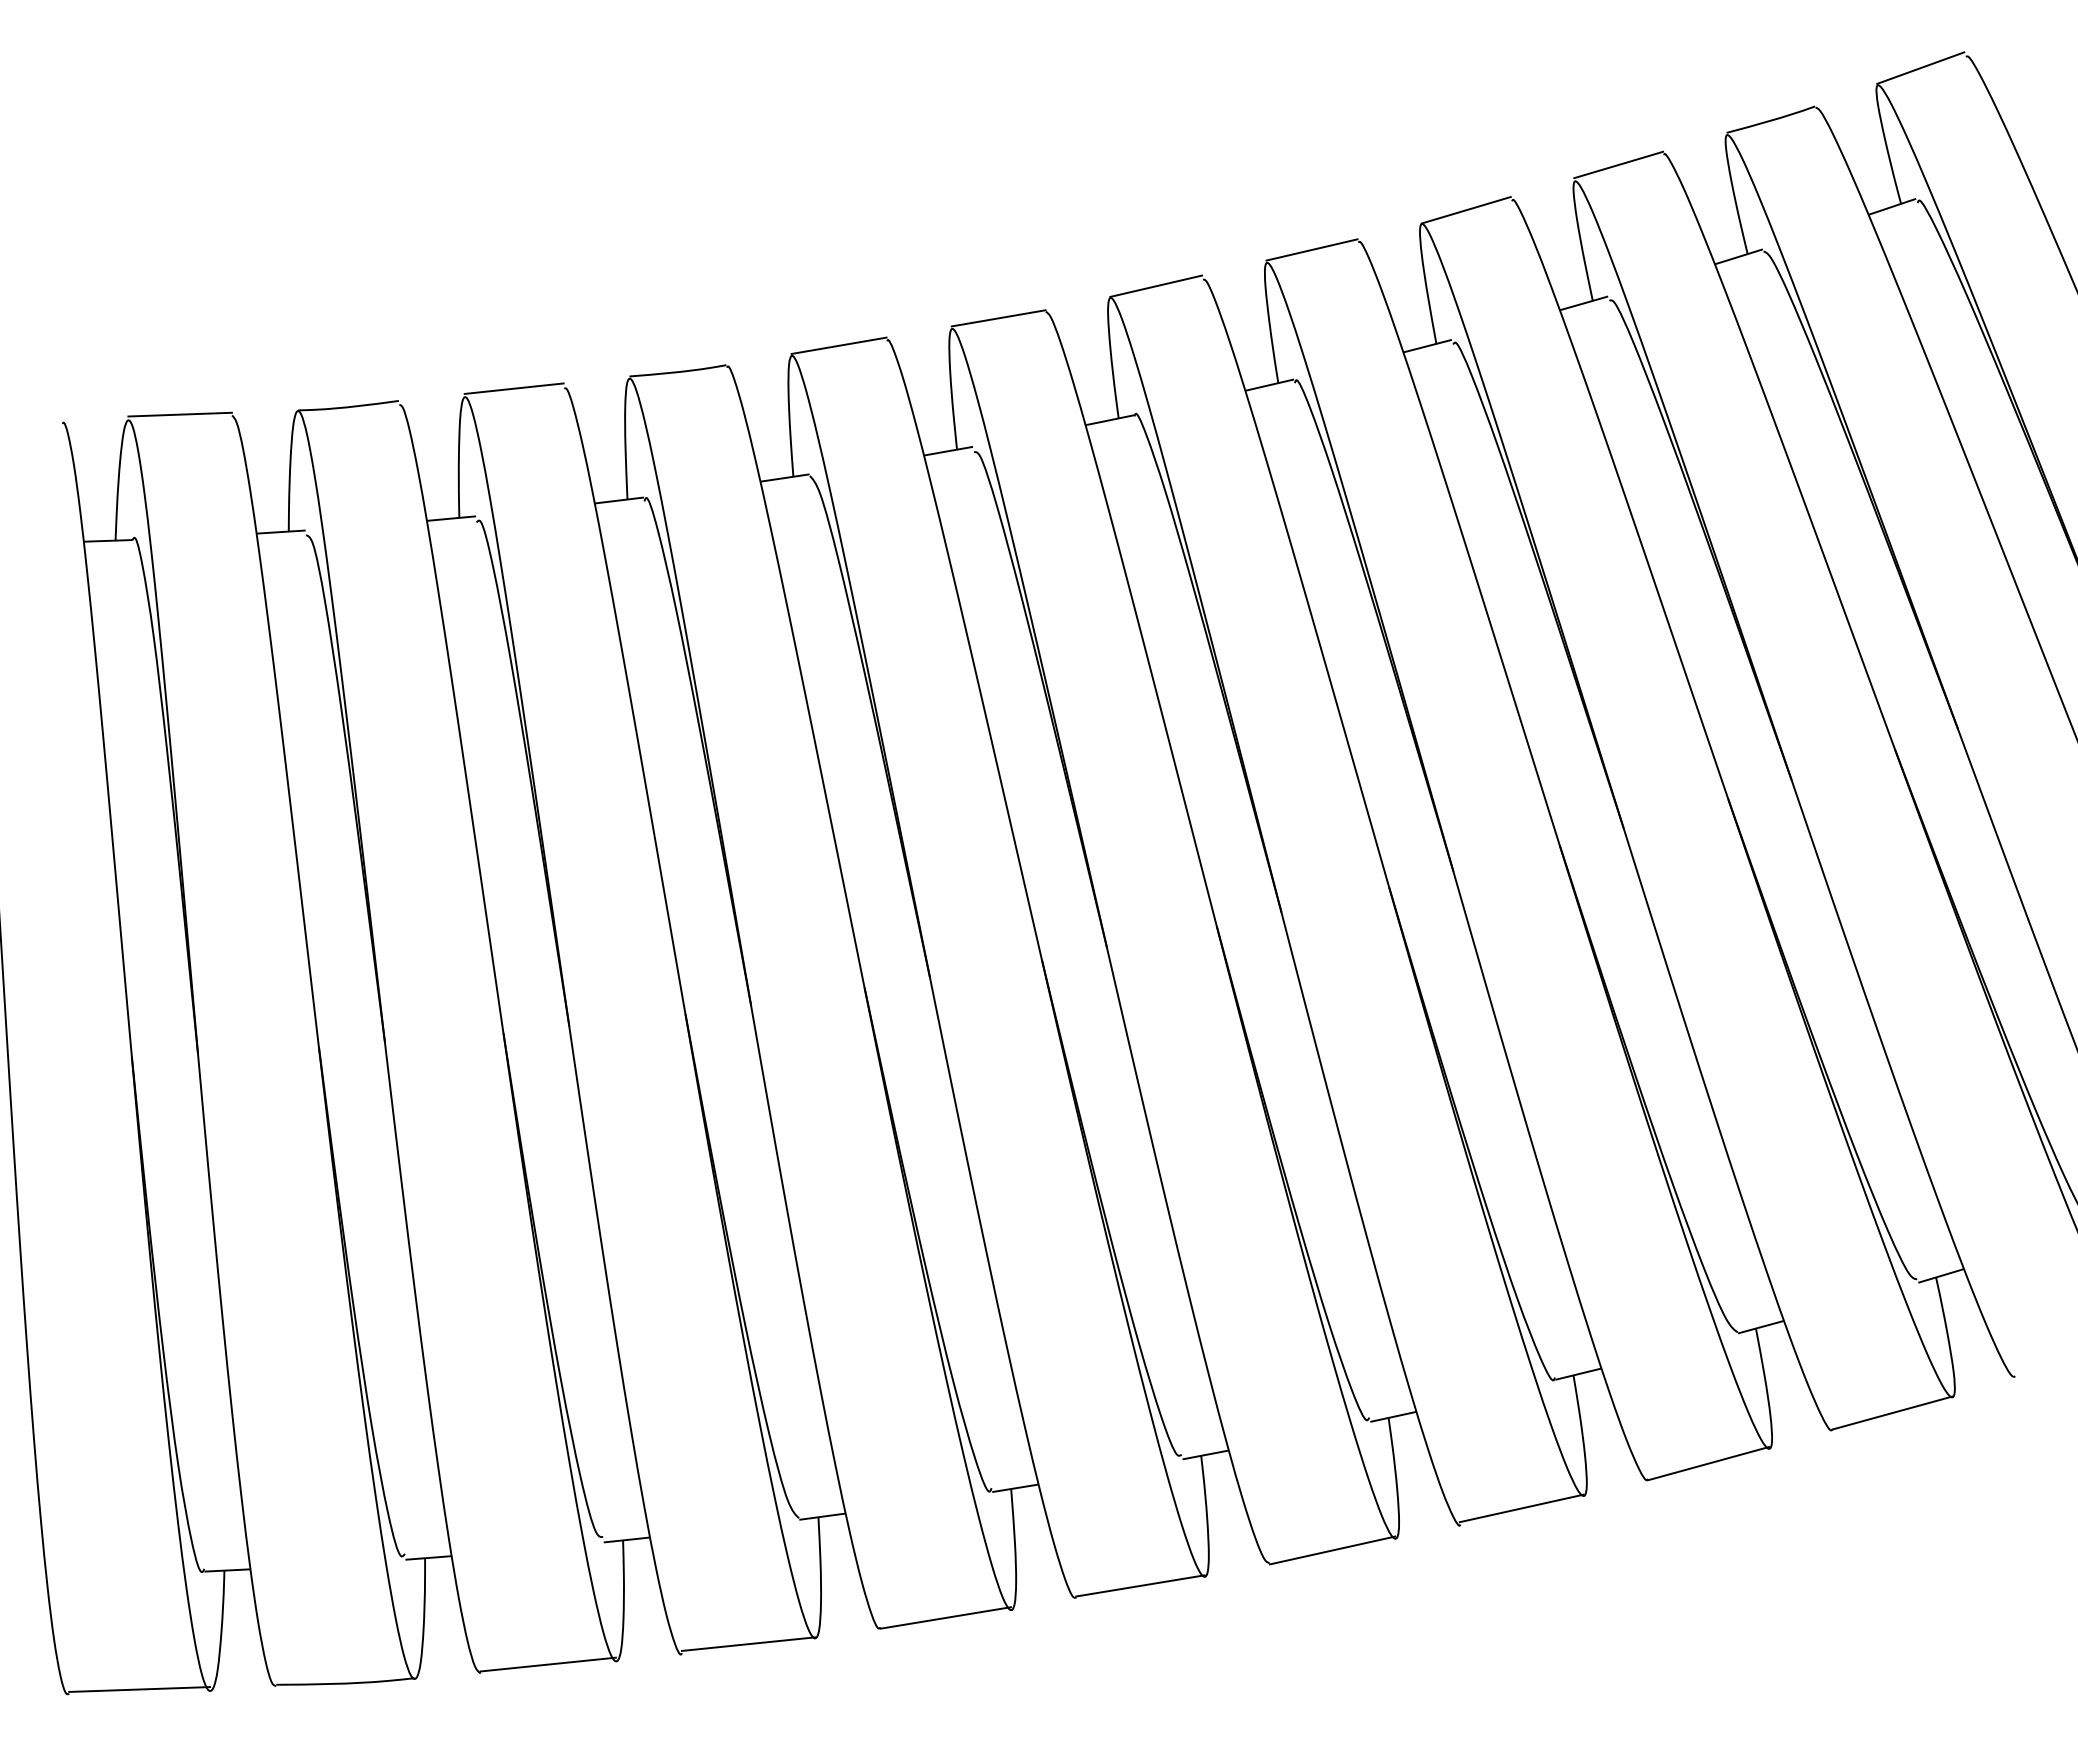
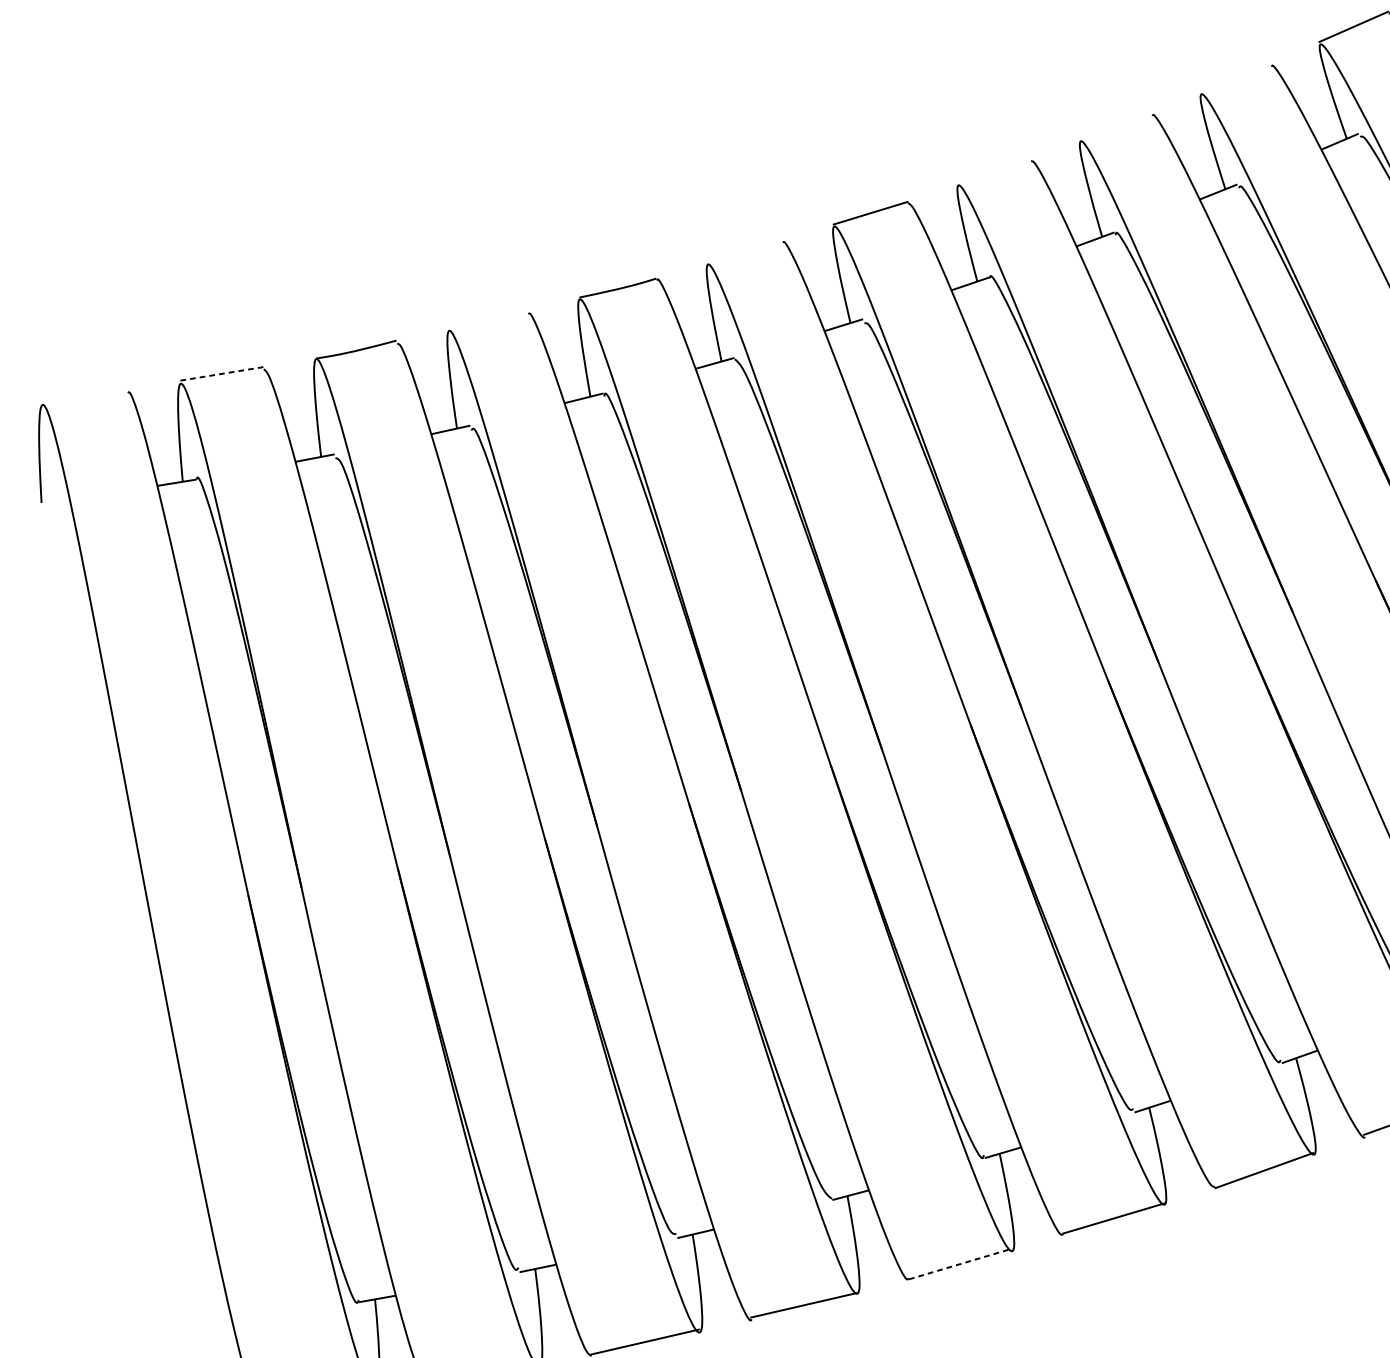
line: (1465, 210) -> (1235, 79), removed
line: (1311, 249) -> (1115, 126), removed
line: (1156, 285) -> (994, 170), removed
line: (838, 345) -> (744, 251), removed
line: (513, 388) -> (487, 318), removed
line: (180, 414) -> (222, 373), solid -> dashed
line: (945, 1617) -> (959, 1263), solid -> dashed

